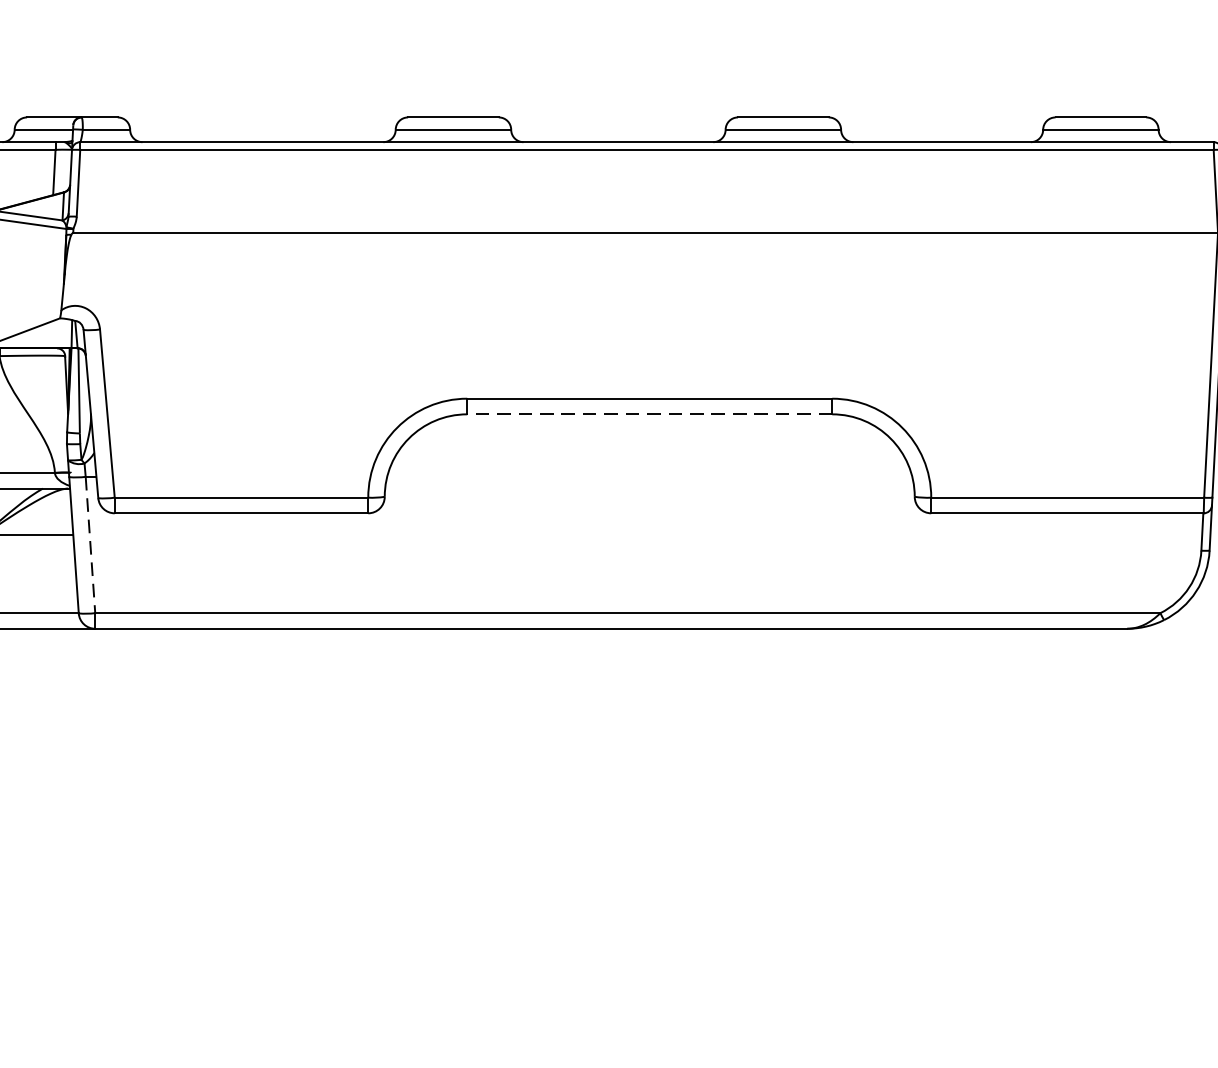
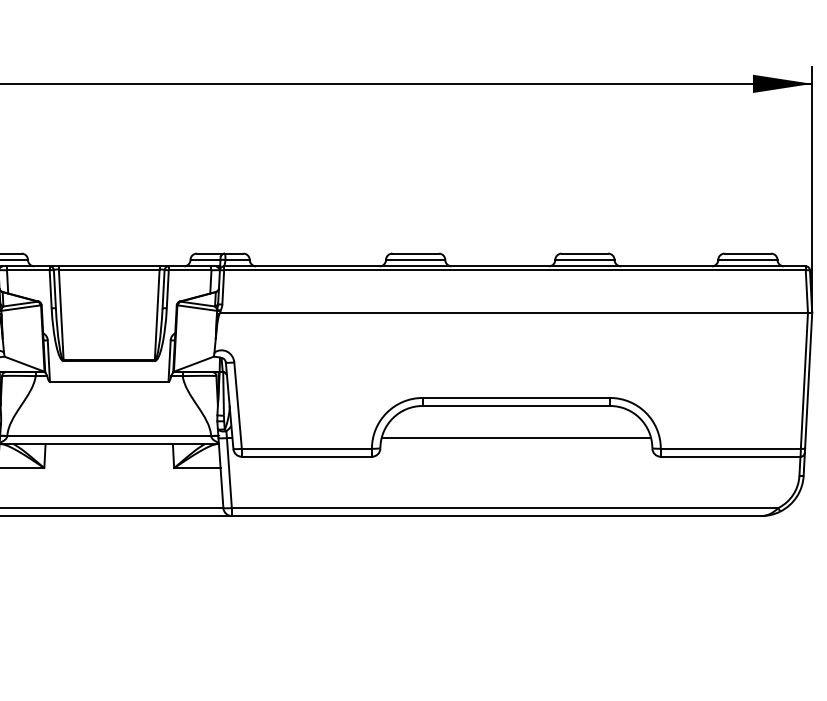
line: (649, 413) -> (516, 405), dashed -> solid
line: (649, 477) -> (516, 438), added
line: (90, 545) -> (229, 473), dashed -> solid

